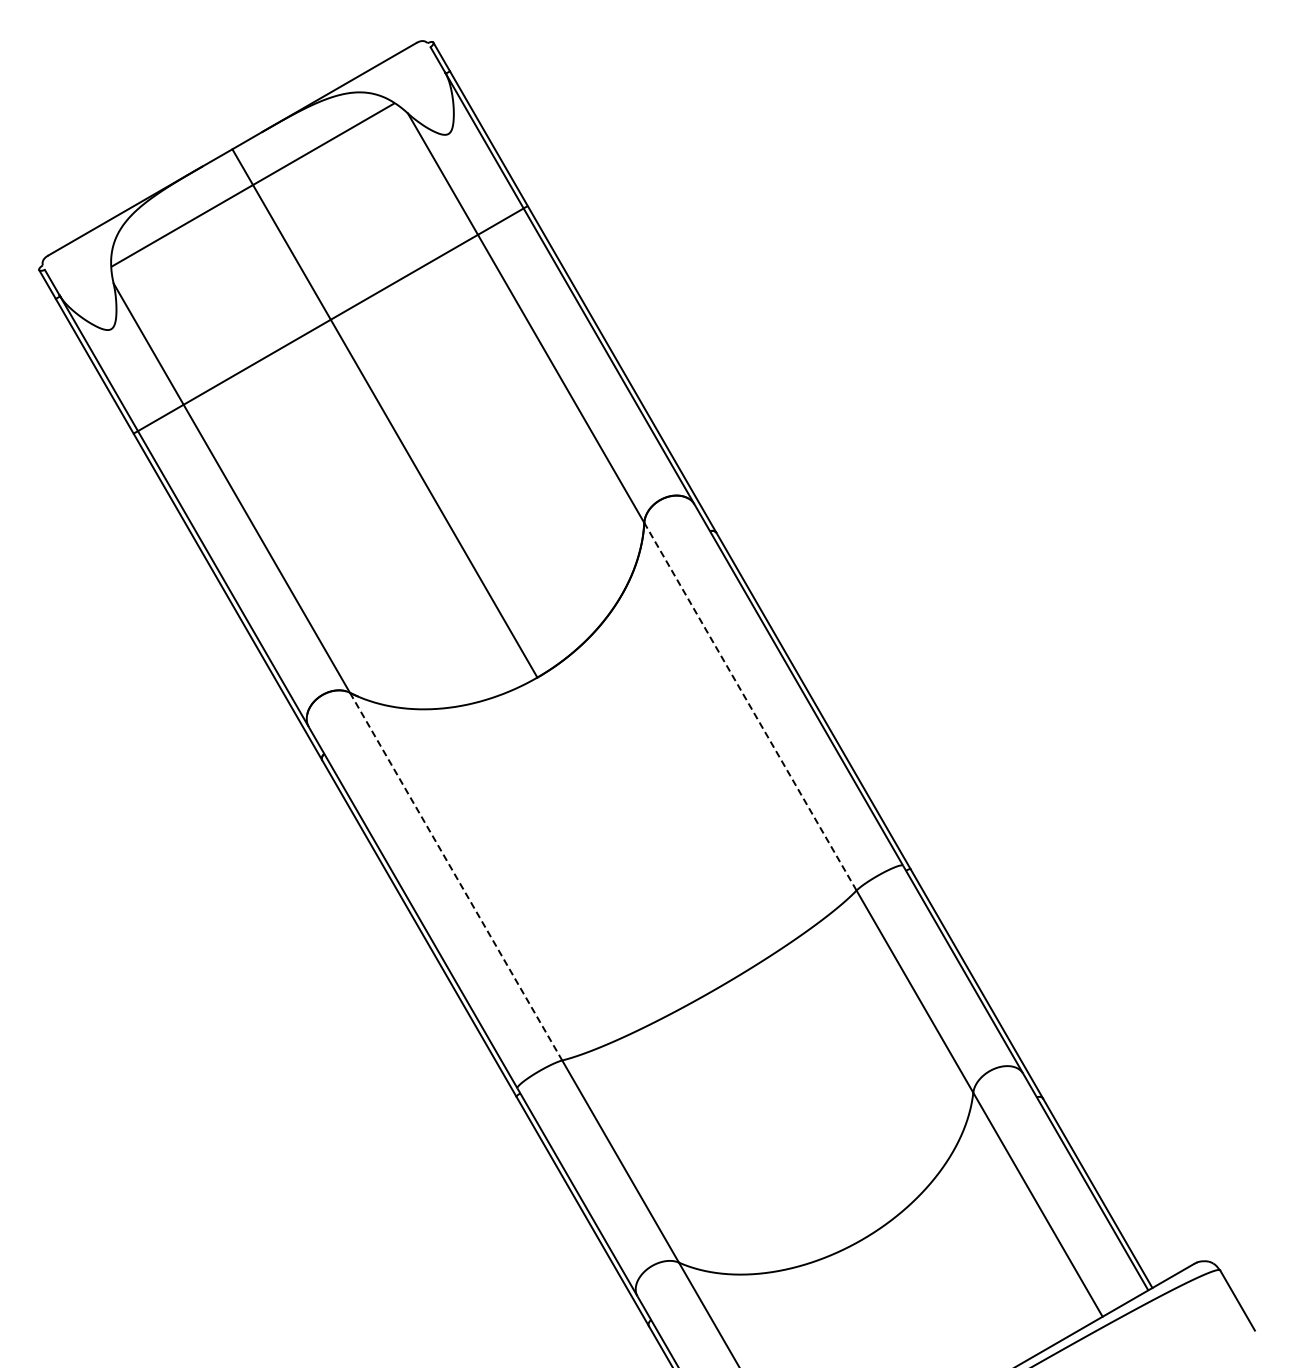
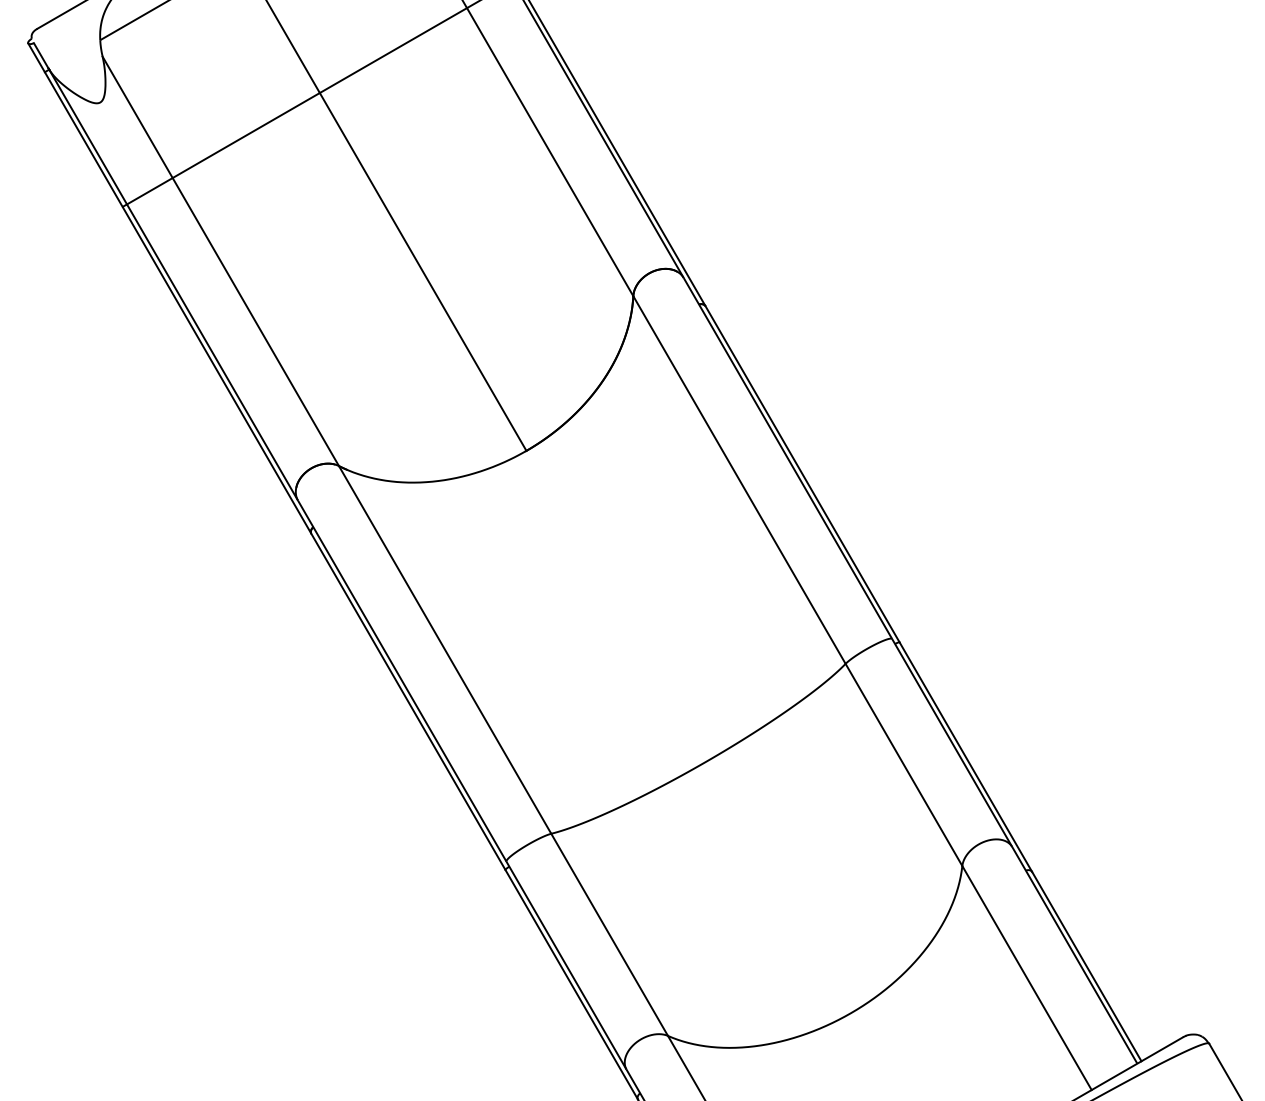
line: (750, 706) -> (739, 479), dashed -> solid
line: (456, 877) -> (445, 650), dashed -> solid

